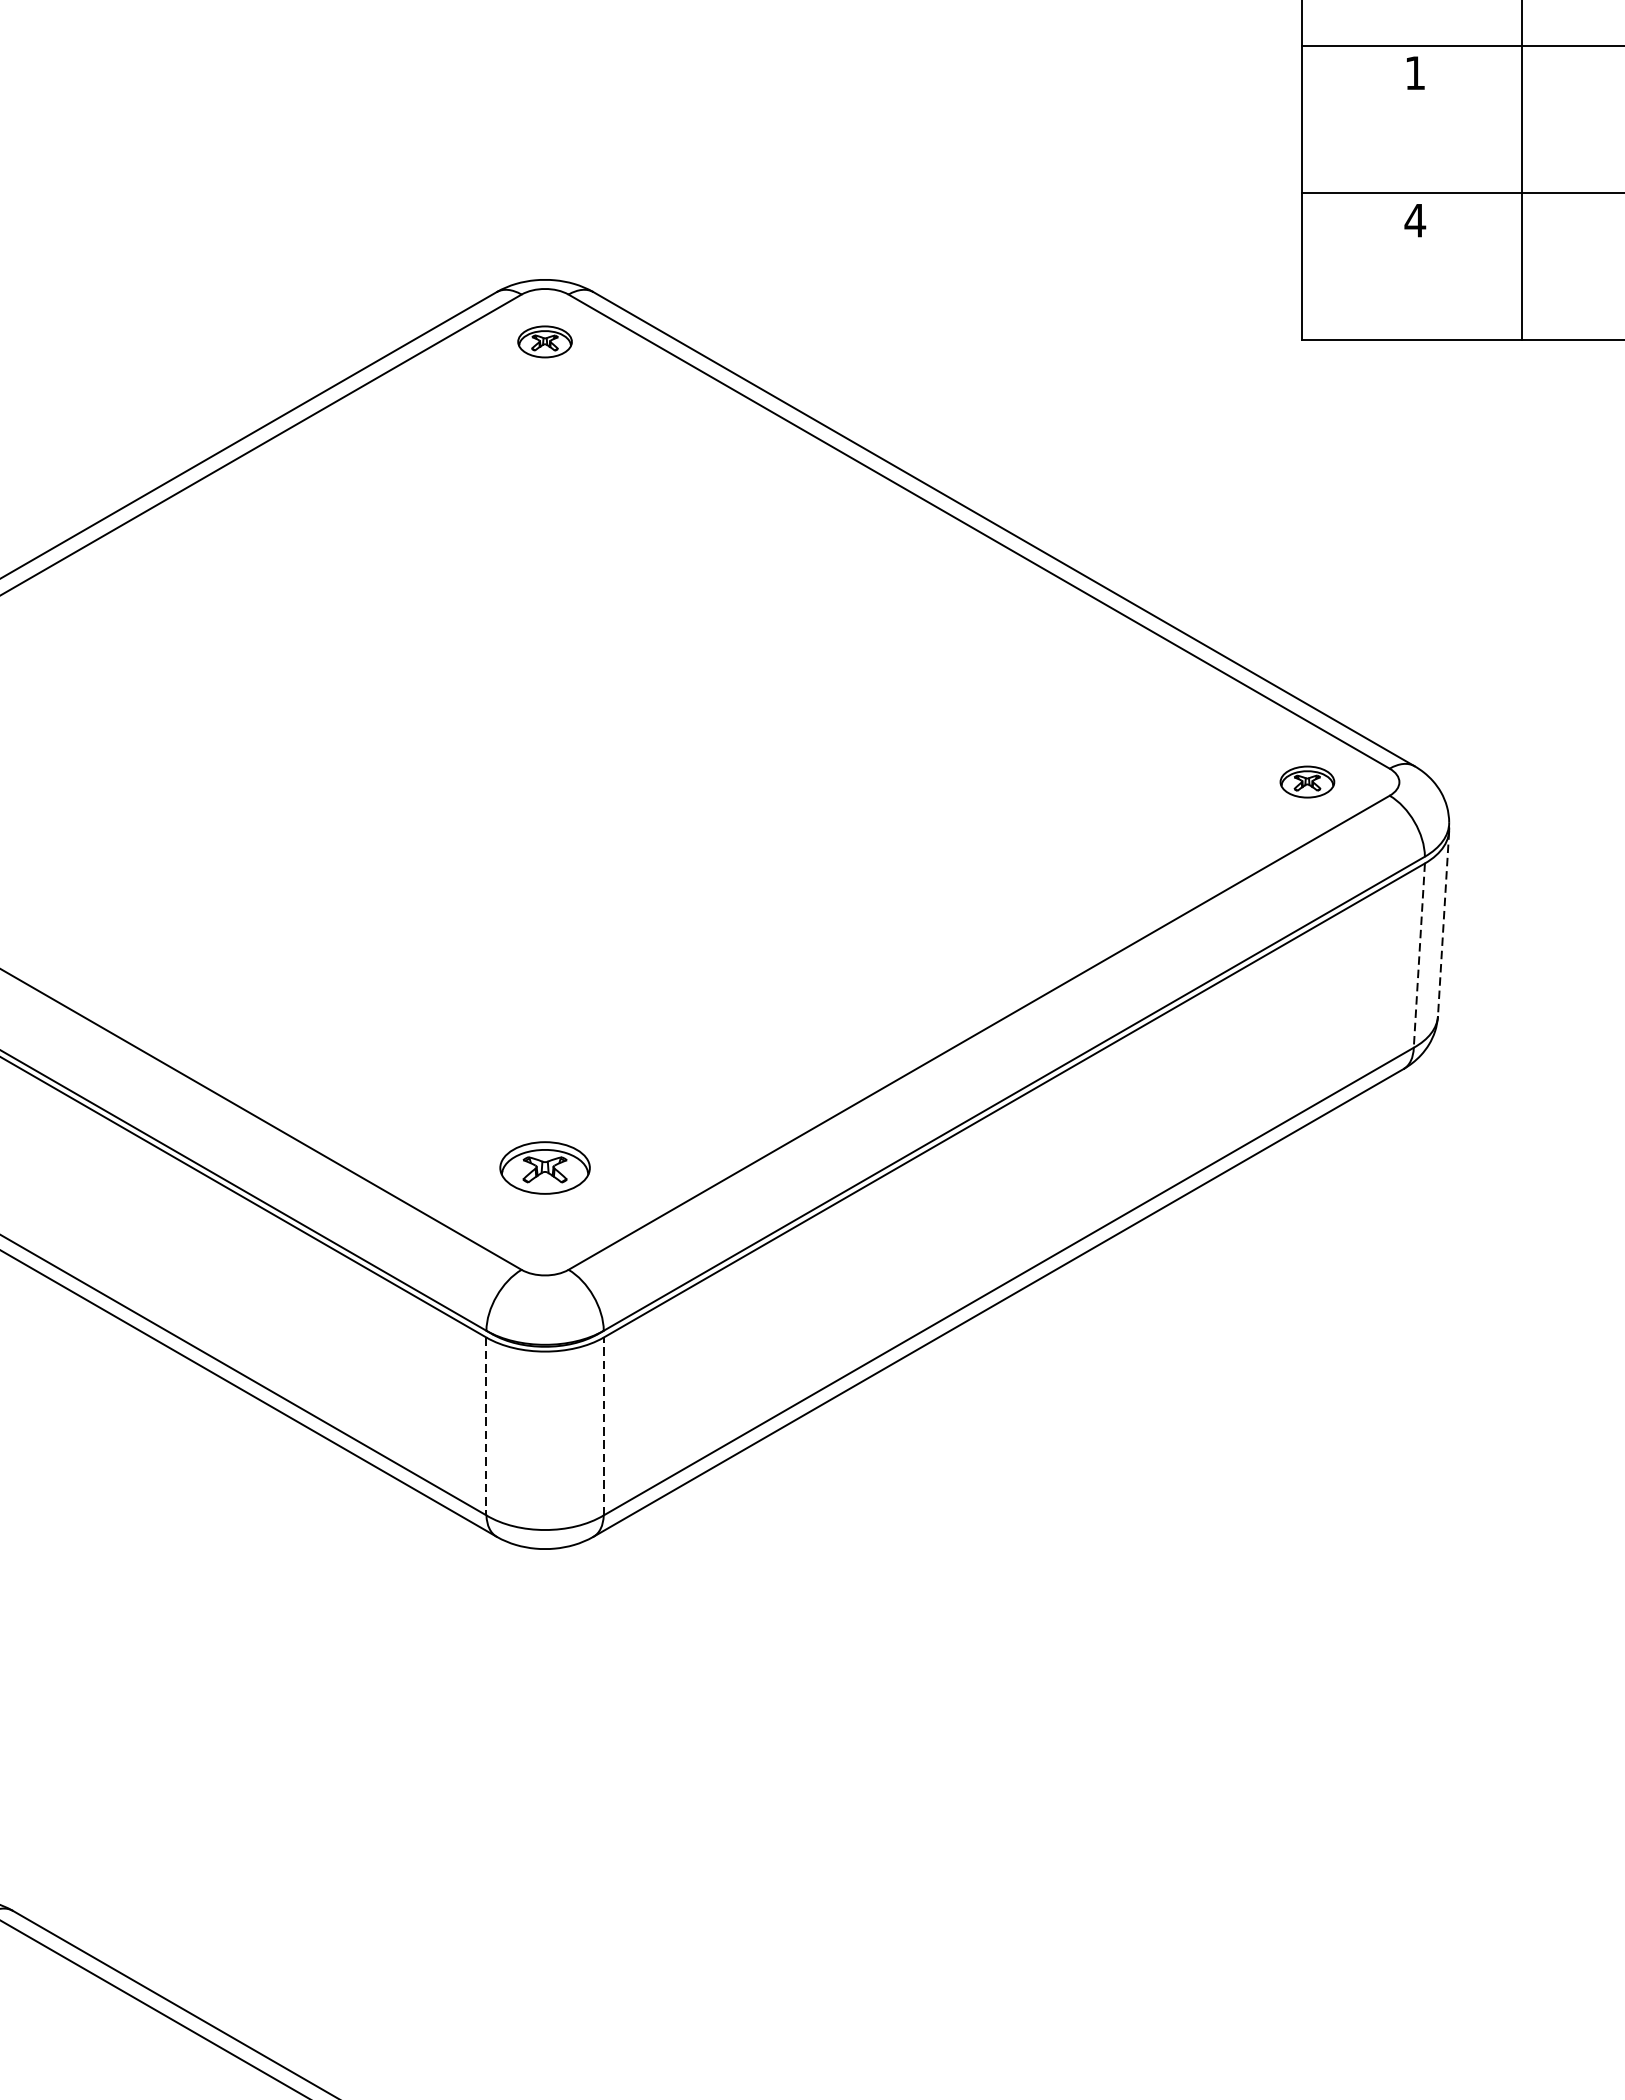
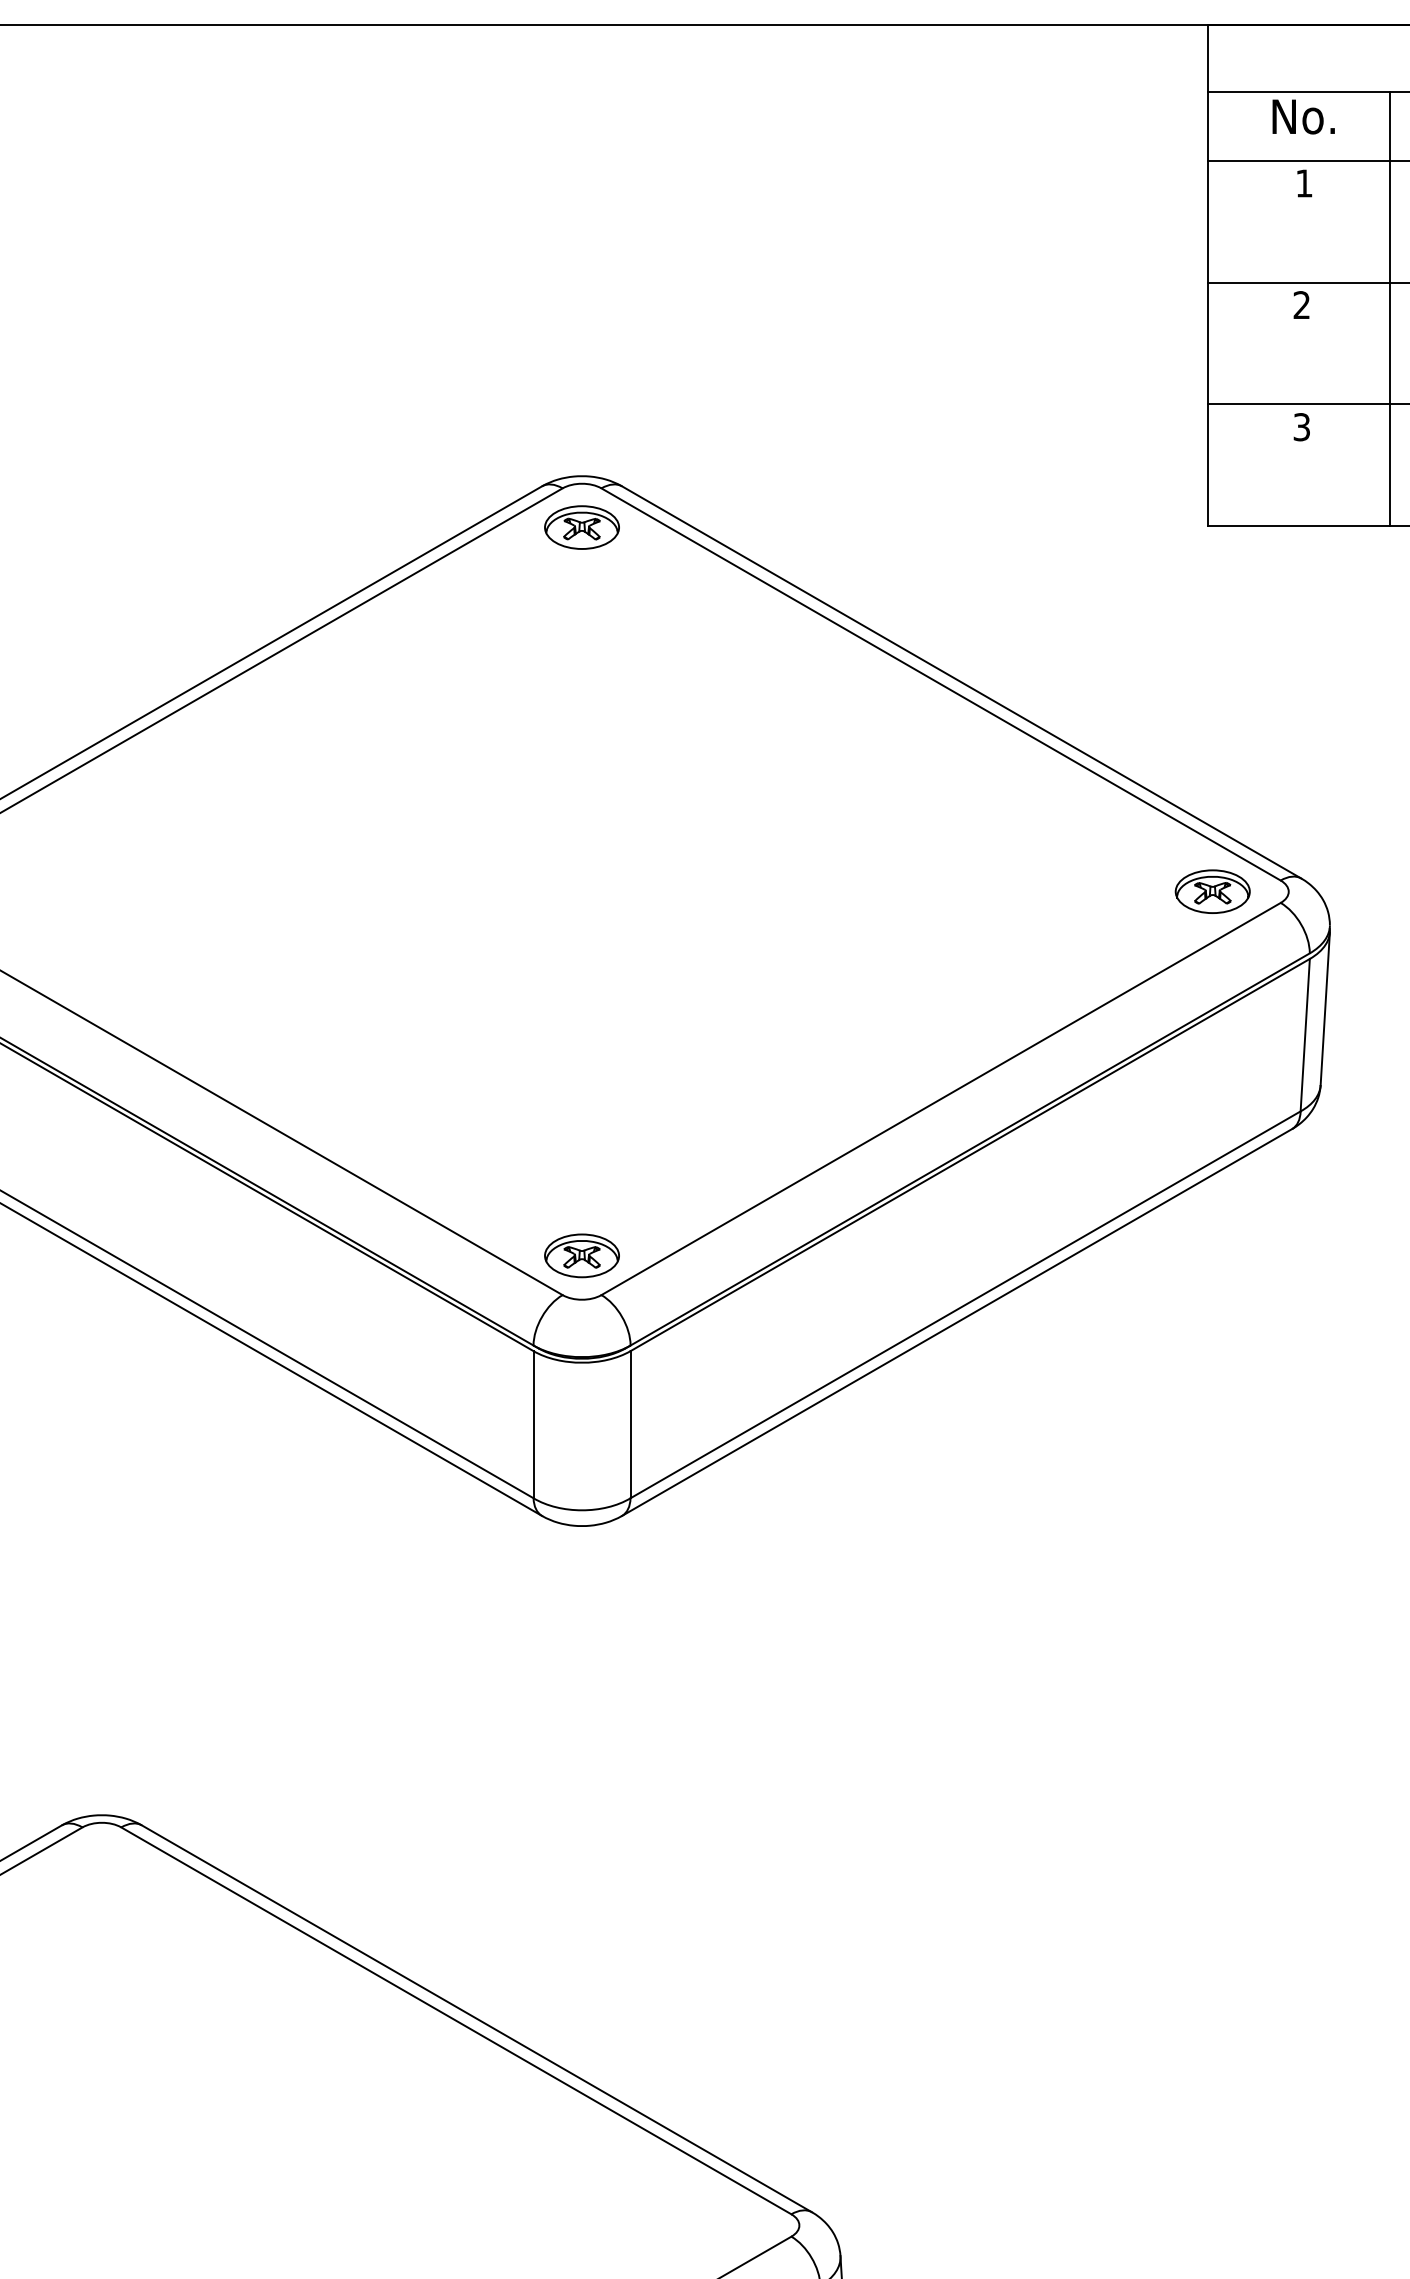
text: (1414, 72) -> (1301, 304), 1 -> 2
text: (1414, 220) -> (1301, 427), 4 -> 3
part: (544, 341) -> (581, 527), size x1.67
part: (1307, 781) -> (1212, 891), size x1.67
line: (1443, 923) -> (1325, 1008), dashed -> solid
line: (1419, 955) -> (1305, 1035), dashed -> solid
part: (544, 1167) -> (581, 1255), moved
line: (486, 1426) -> (533, 1424), dashed -> solid
line: (603, 1426) -> (630, 1424), dashed -> solid

